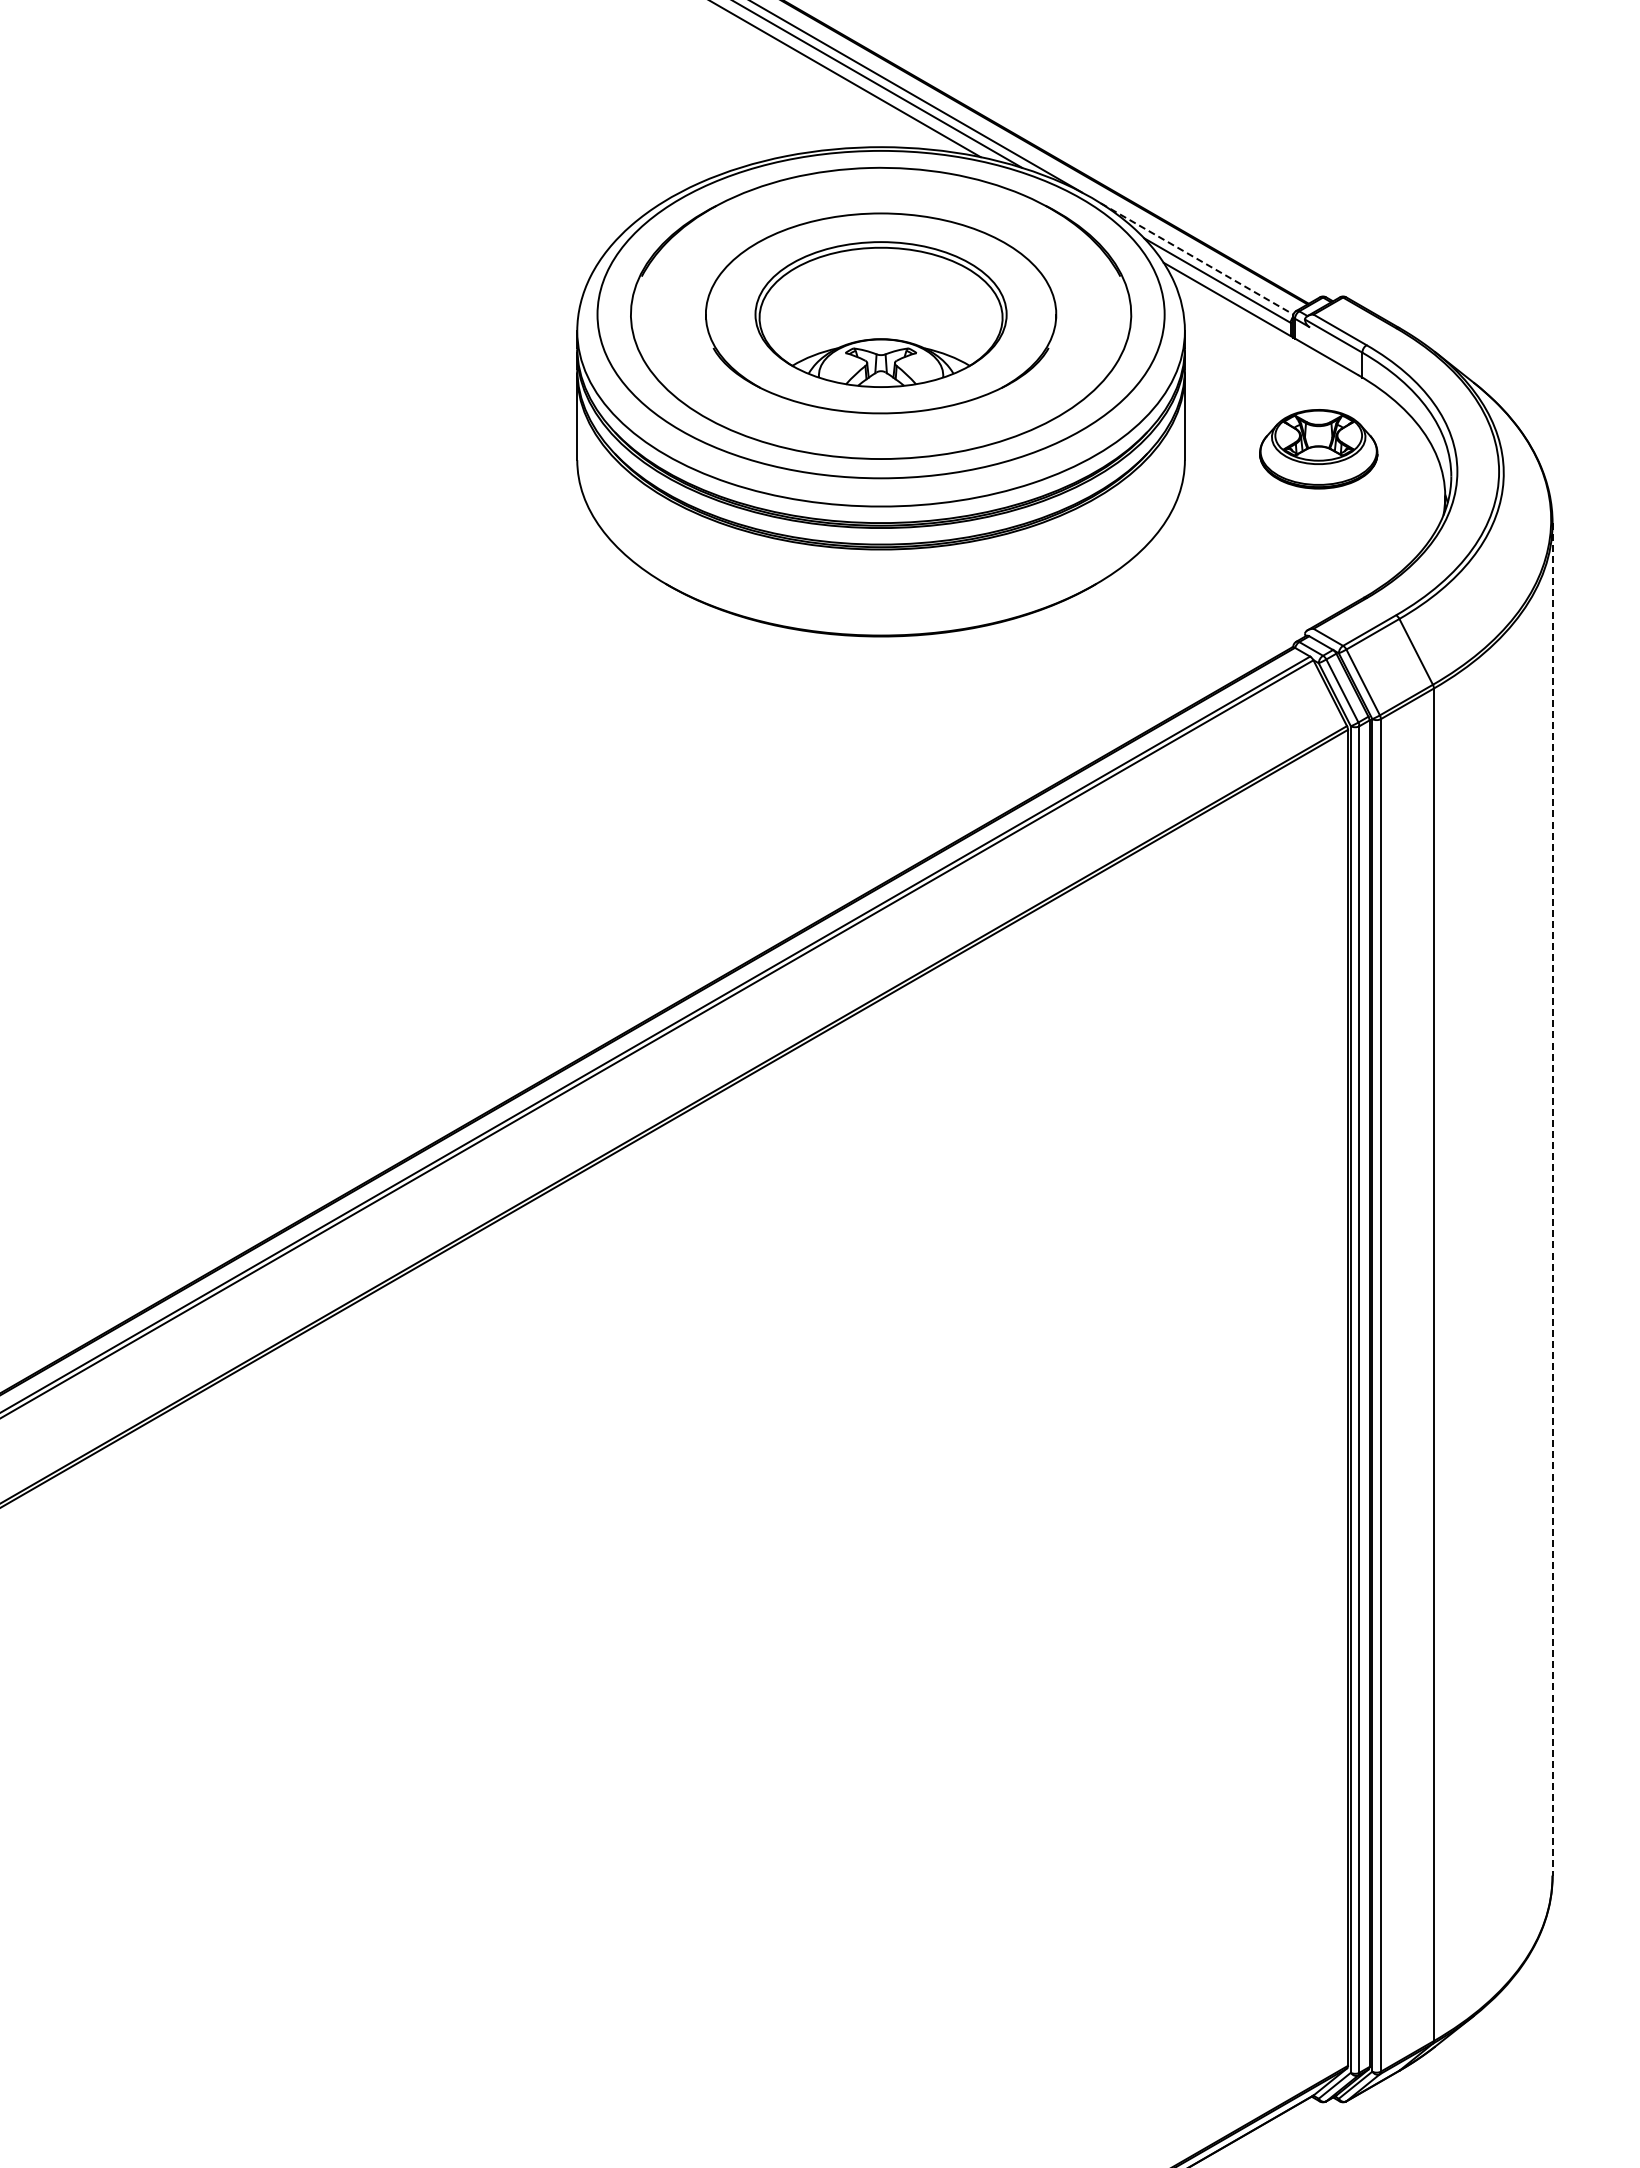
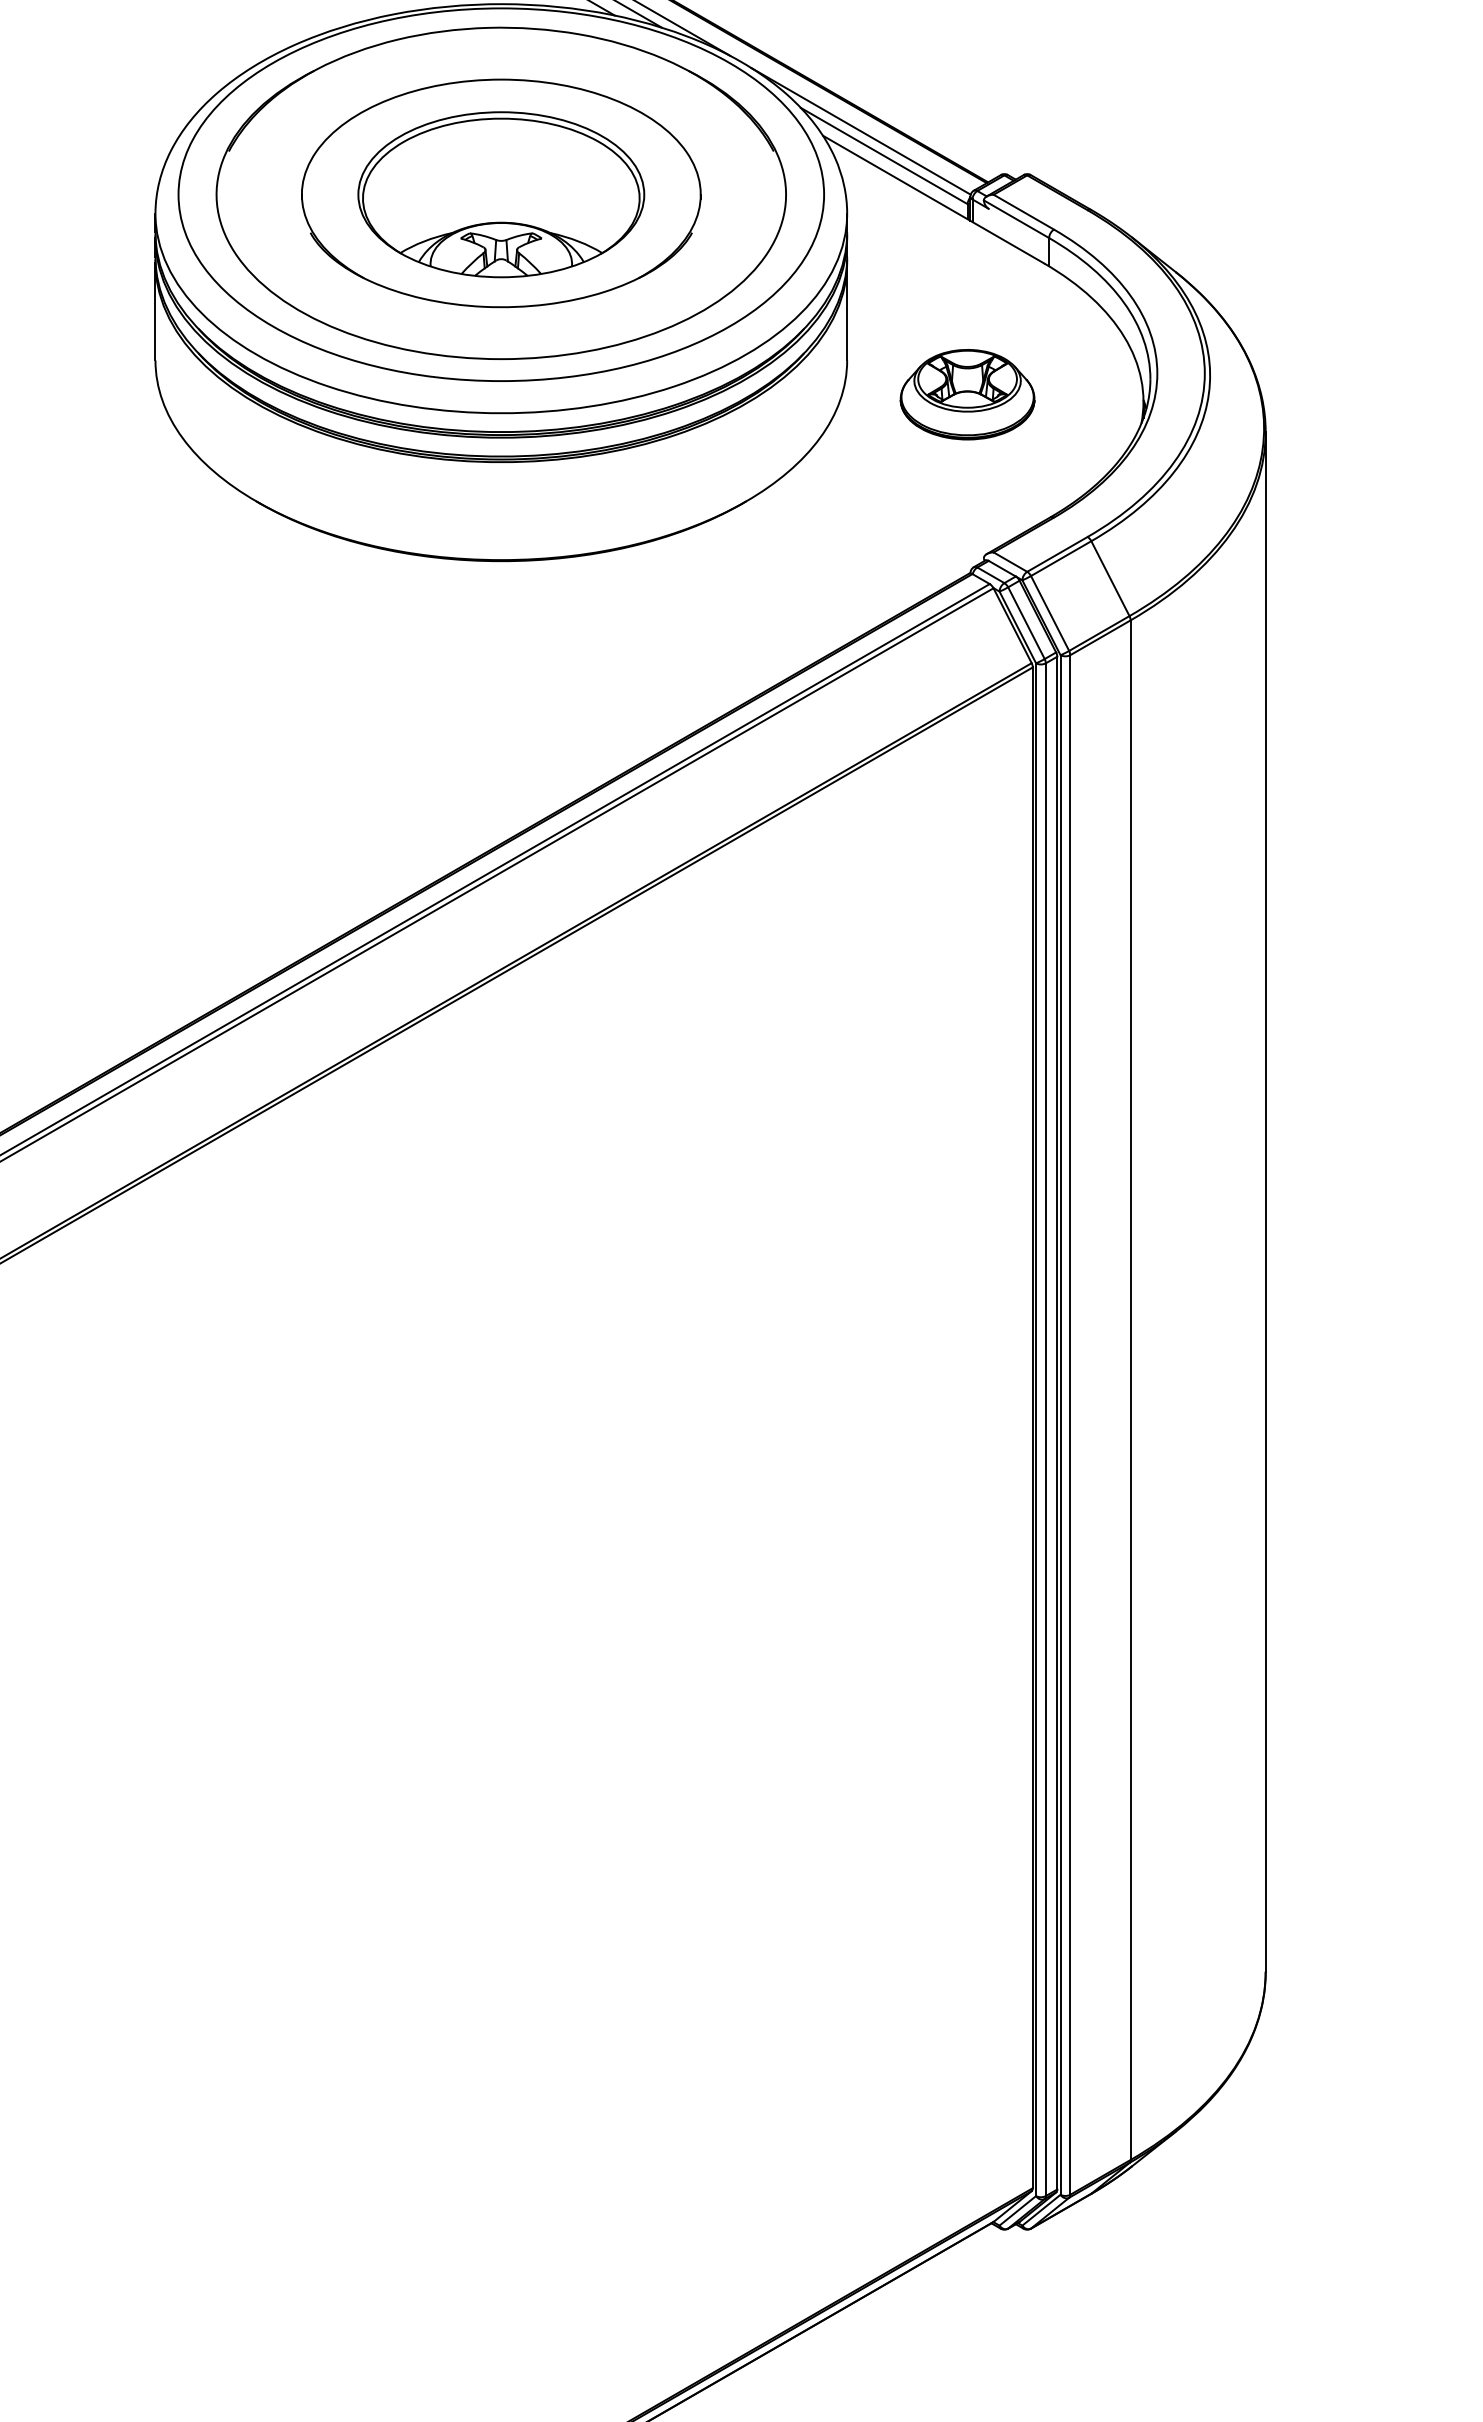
line: (1197, 259) -> (861, 132), dashed -> solid
part: (1318, 449) -> (967, 394), moved
line: (1552, 1199) -> (1265, 1202), dashed -> solid

